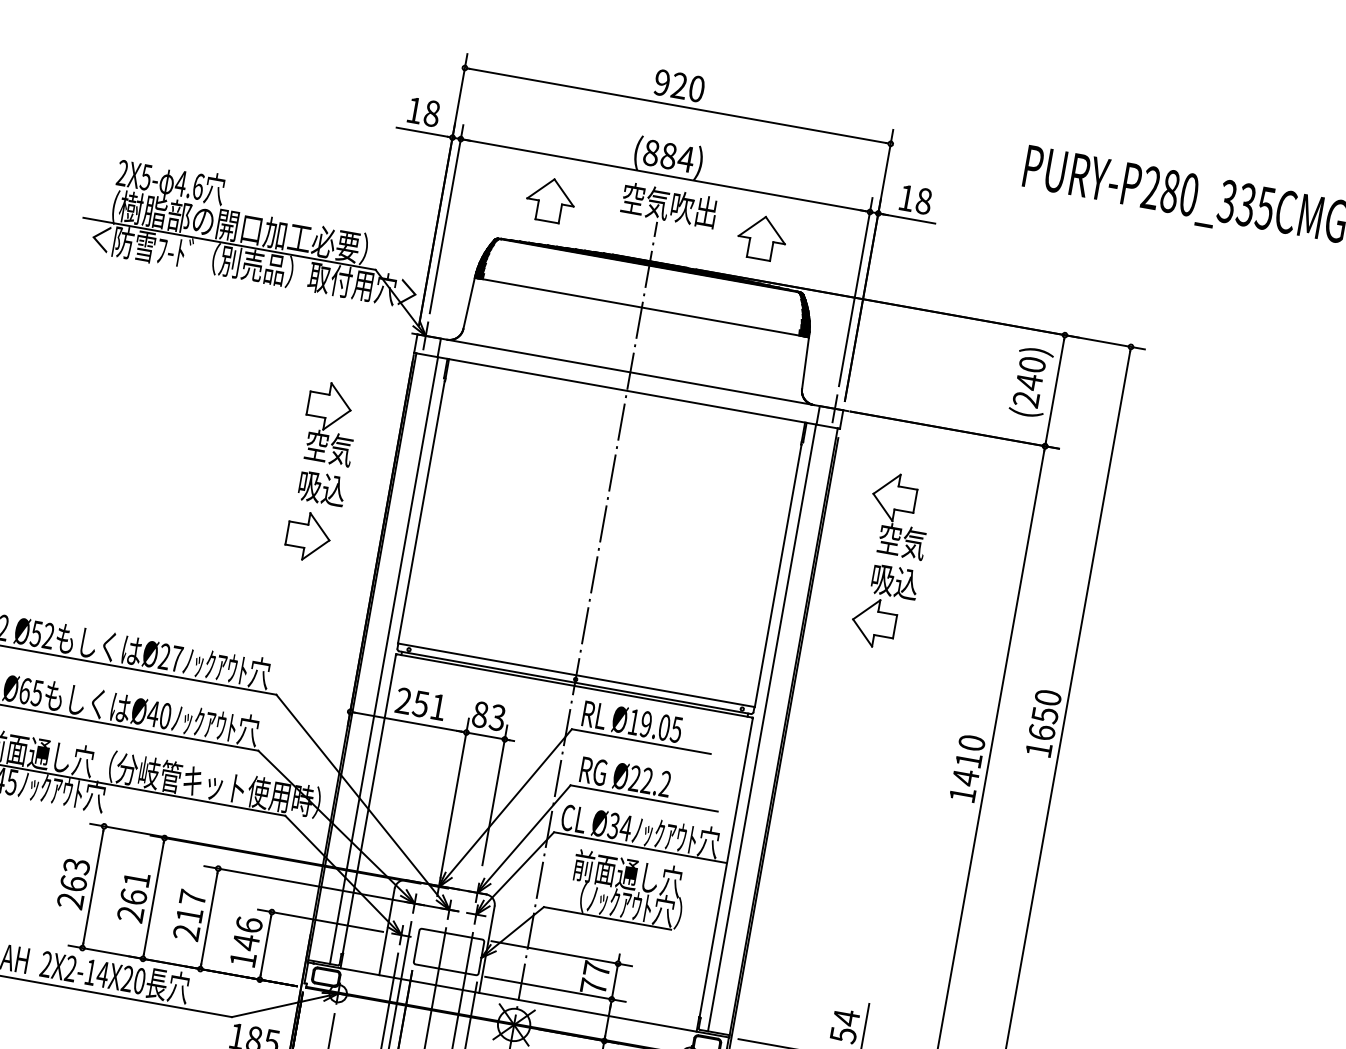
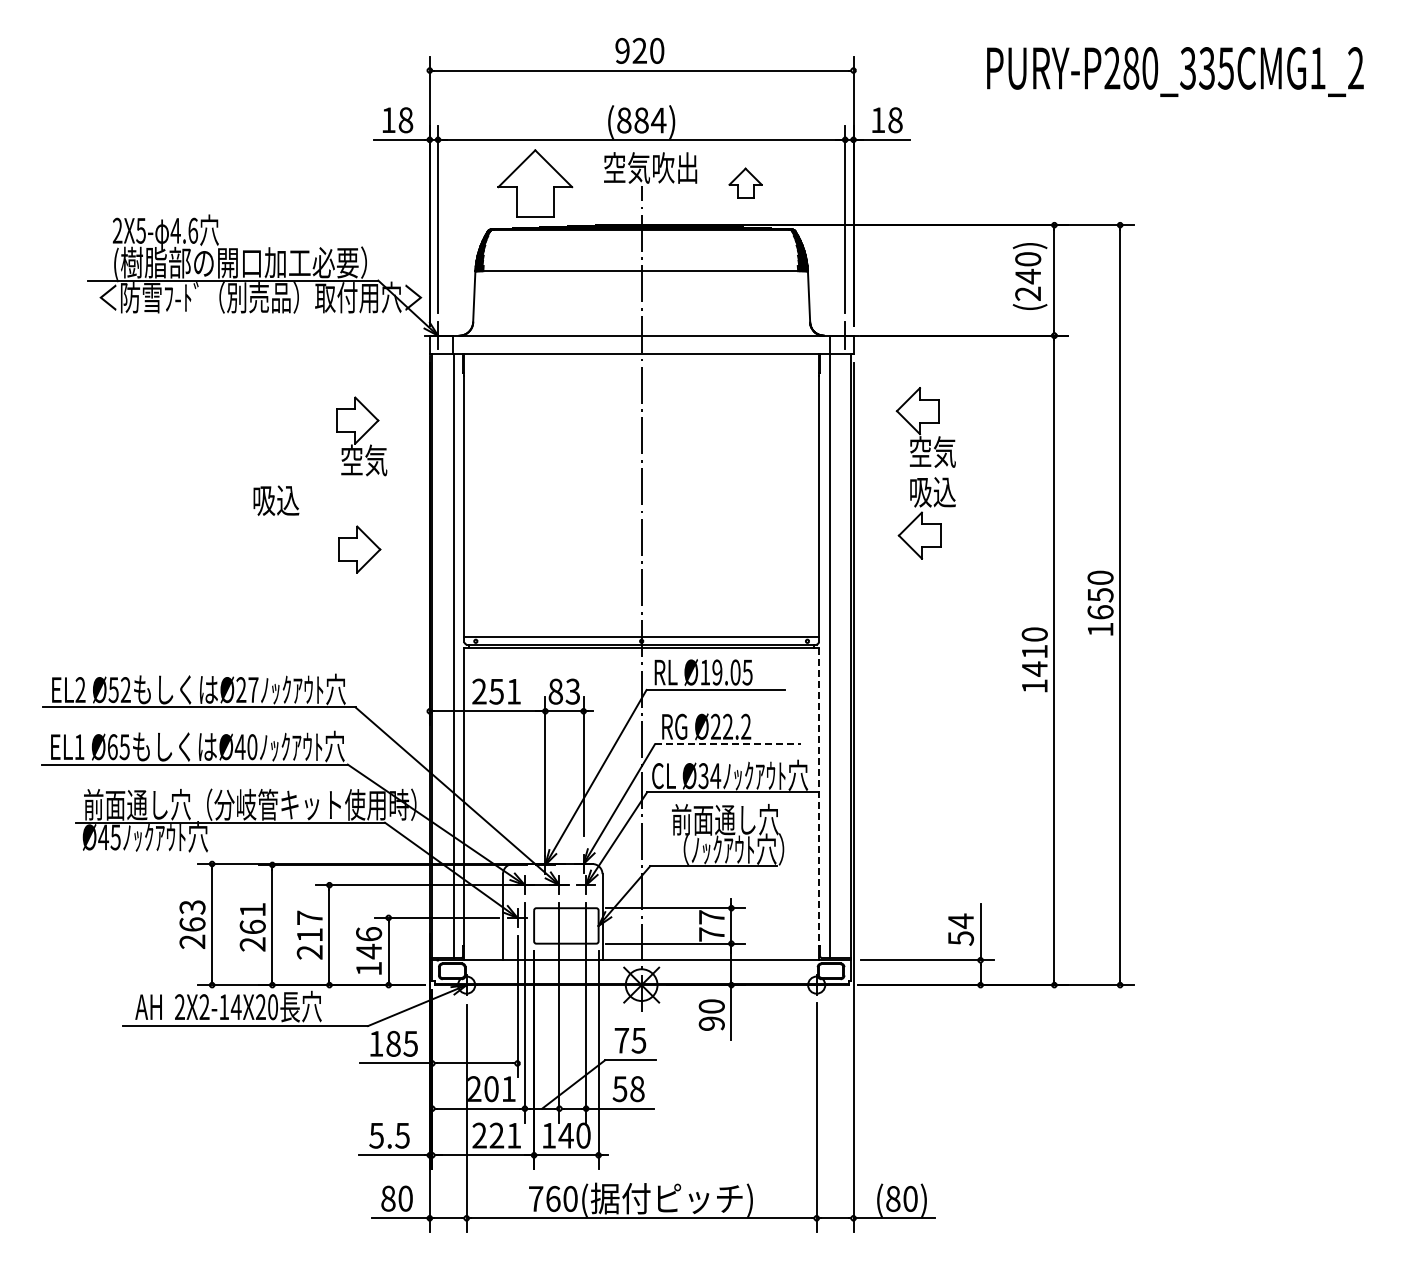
part: (551, 199) -> (535, 182), size x1.6
part: (762, 236) -> (745, 182), size x0.7
text: (322, 488) -> (276, 500), moved
line: (644, 798) -> (728, 744), solid -> dashed
line: (726, 867) -> (819, 796), solid -> dashed

